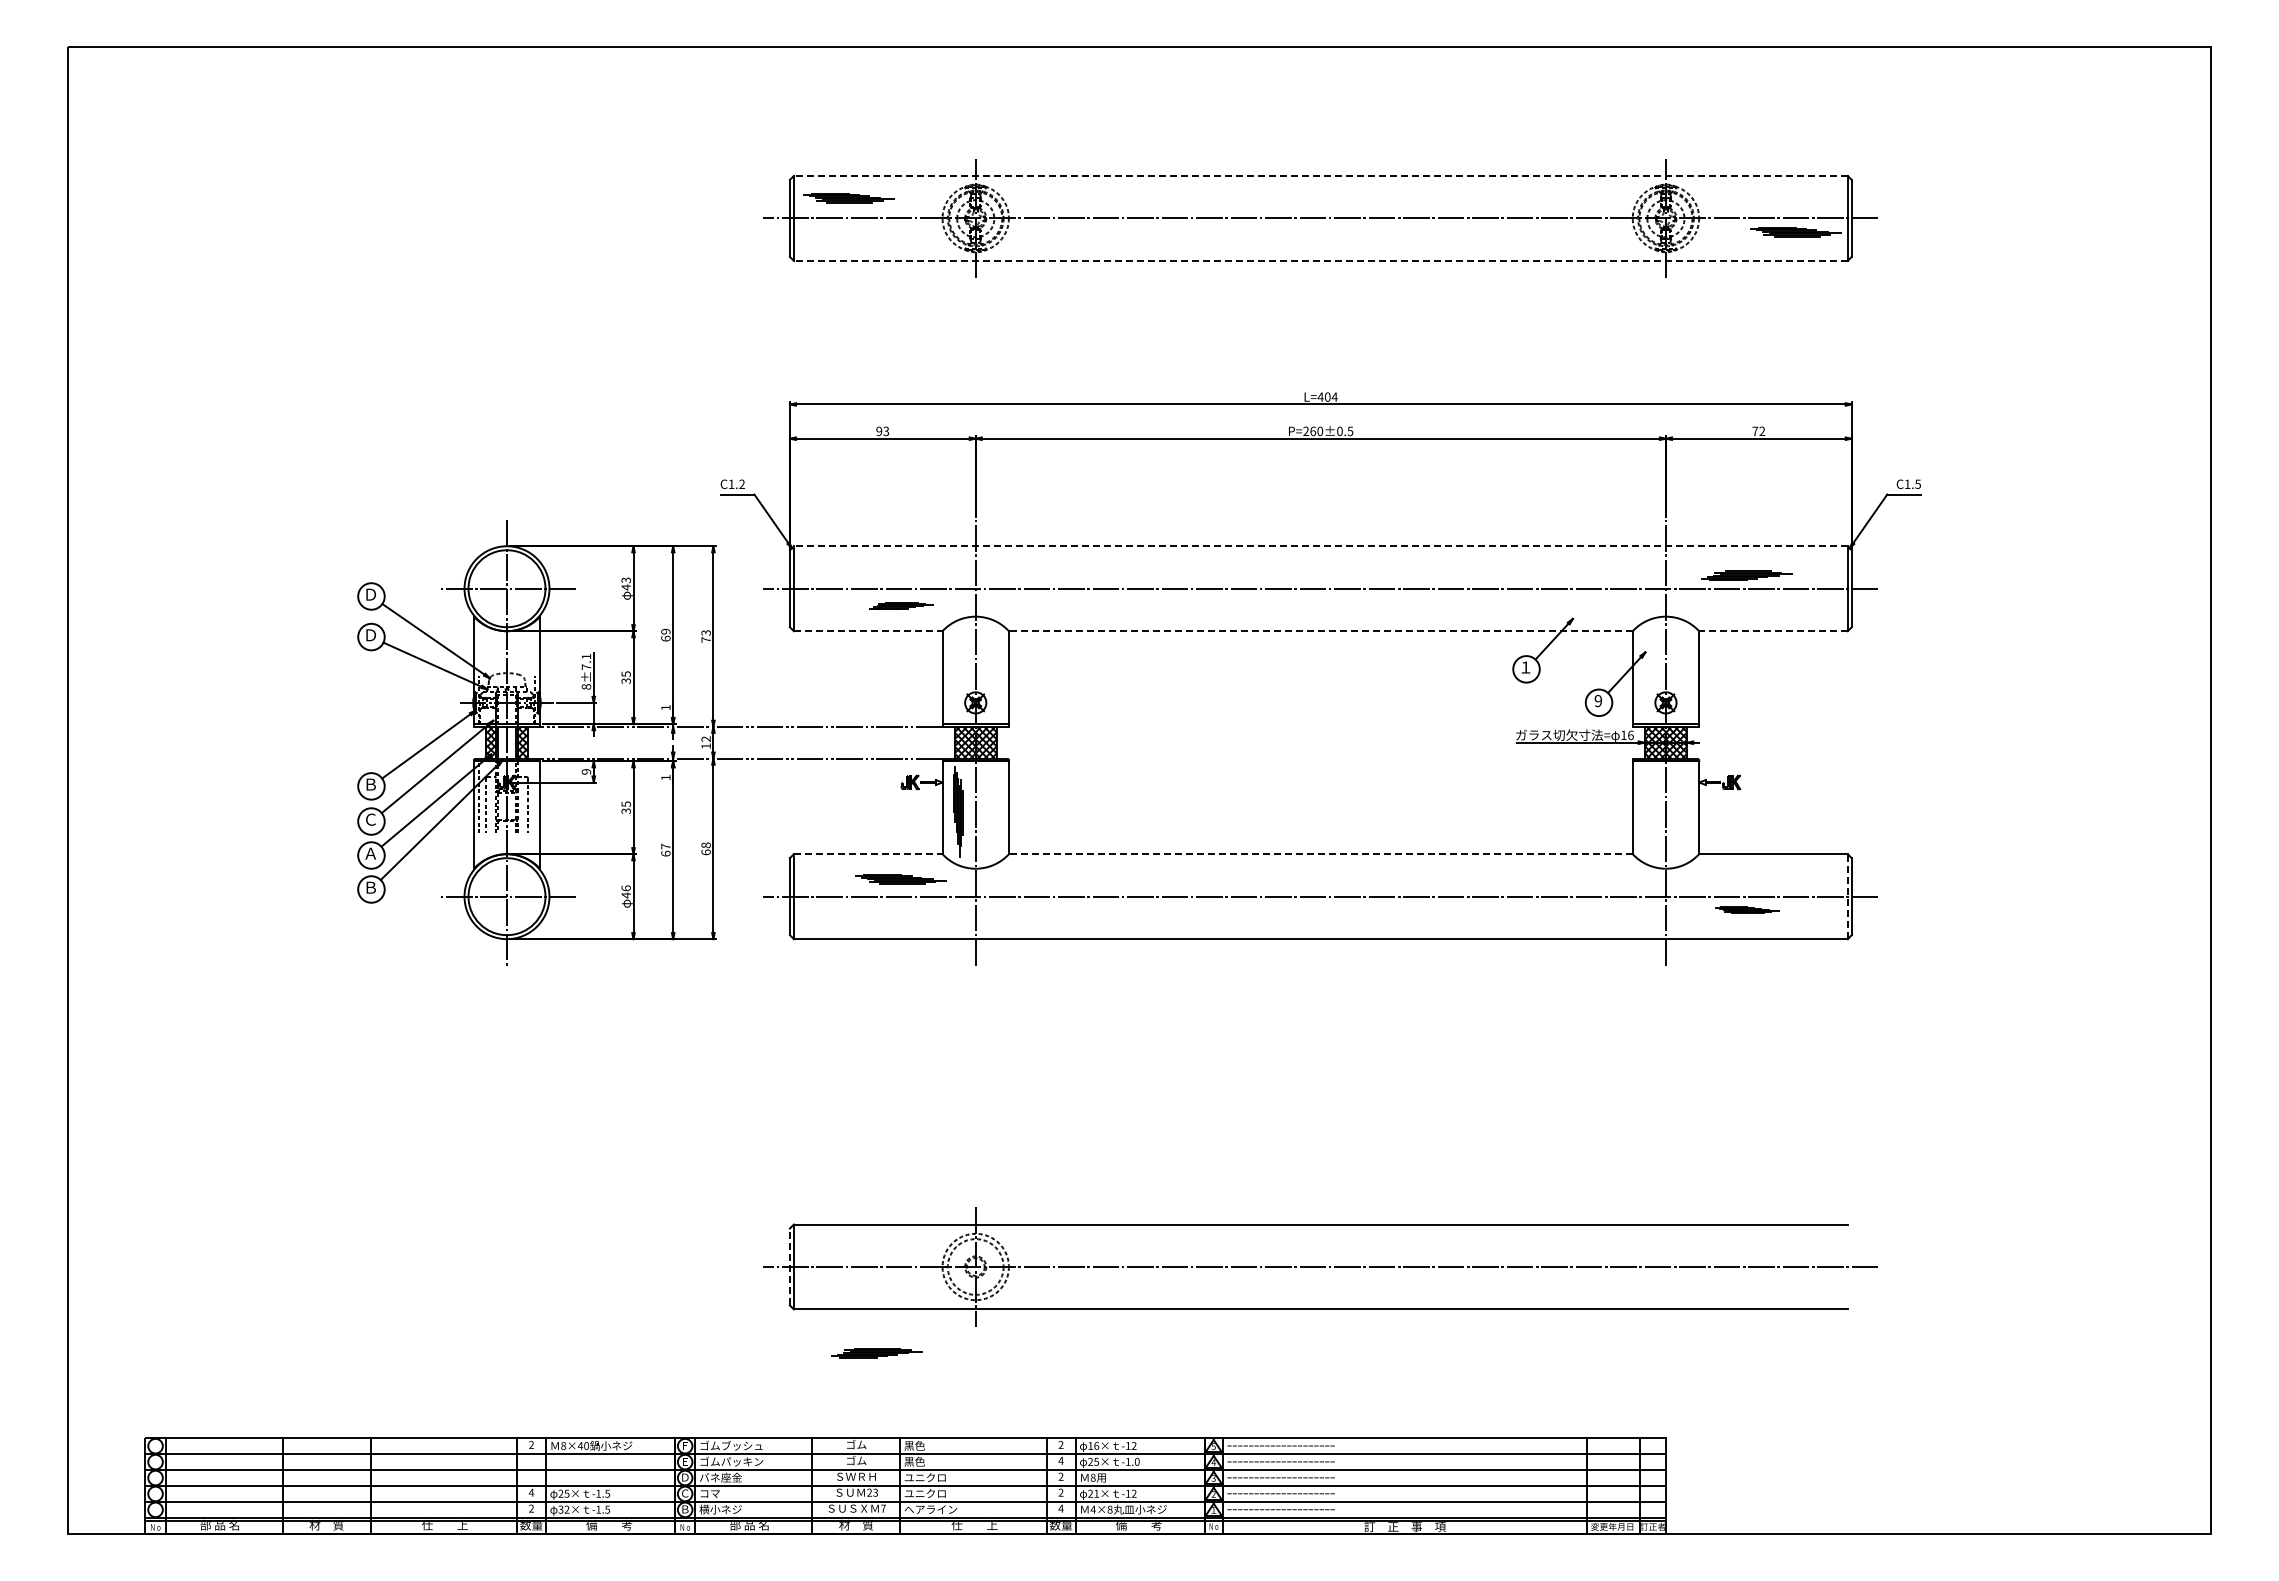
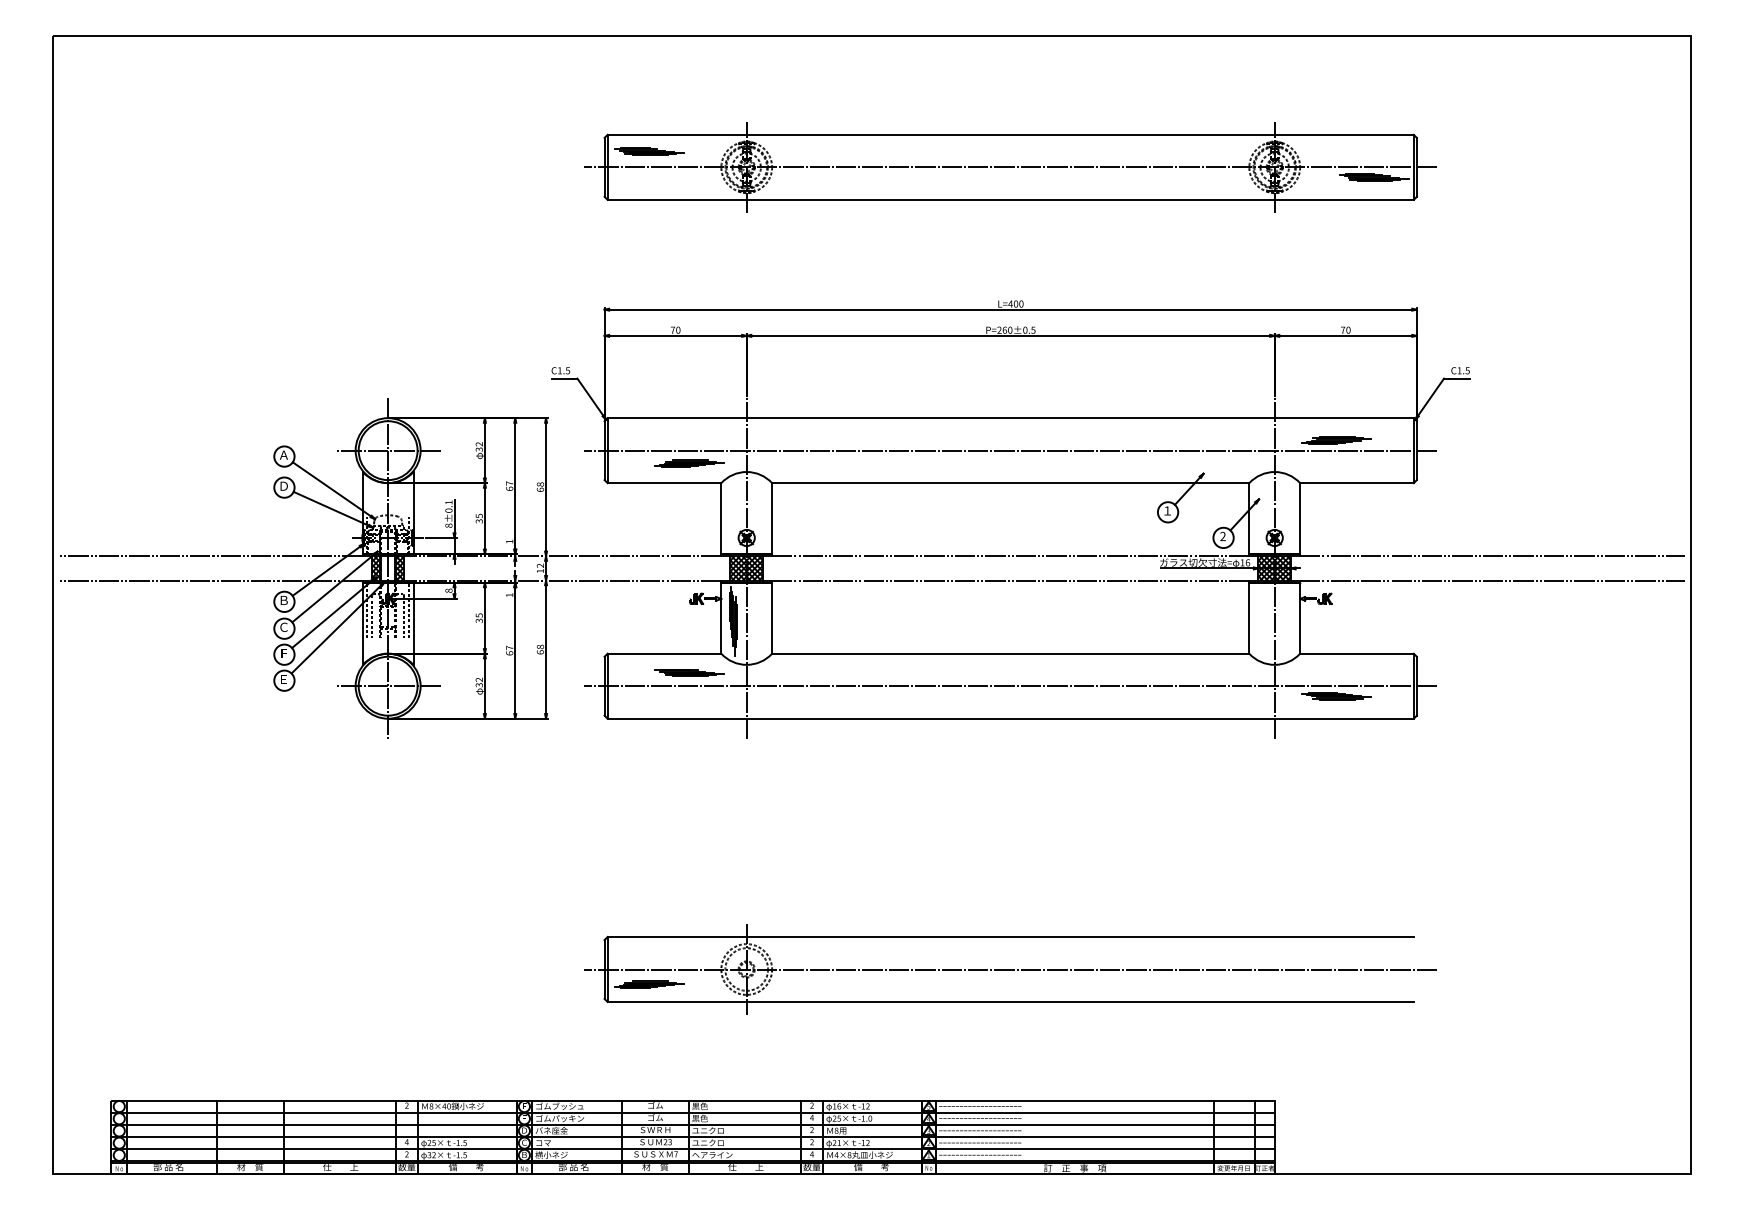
line: (1320, 175) -> (1010, 134), dashed -> solid
line: (1320, 260) -> (1010, 199), dashed -> solid
text: (1334, 396) -> (1021, 303), L=404 -> L=400
text: (882, 431) -> (675, 330), 93 -> 70
text: (1762, 431) -> (1348, 330), 72 -> 70
text: (741, 484) -> (567, 370), C1.2 -> C1.5
line: (1320, 546) -> (1010, 418), dashed -> solid
text: (625, 583) -> (478, 446), 43 -> 32
text: (370, 594) -> (283, 455), Ｄ -> Ａ
part: (900, 606) -> (689, 464), size x1.43
text: (665, 631) -> (509, 483), 69 -> 67
line: (868, 631) -> (664, 483), dashed -> solid
line: (1320, 631) -> (1010, 483), dashed -> solid
line: (1772, 631) -> (1356, 483), dashed -> solid
text: (705, 636) -> (539, 487), 73 -> 68
text: (586, 666) -> (448, 510), 8±7.1 -> 8±0.1
text: (1598, 701) -> (1223, 536), 9 -> 2
line: (274, 726) -> (210, 556), added
line: (1320, 726) -> (1010, 556), added
line: (1950, 726) -> (1492, 556), added
line: (274, 758) -> (210, 580), added
line: (1320, 758) -> (1010, 580), added
line: (1950, 758) -> (1492, 580), added
text: (586, 771) -> (448, 590), 9 -> 8
line: (534, 797) -> (409, 610), added
text: (370, 853) -> (283, 653), Ａ -> Ｆ
line: (868, 854) -> (664, 653), dashed -> solid
line: (1320, 854) -> (1010, 653), dashed -> solid
text: (370, 887) -> (283, 679), Ｂ -> Ｅ
text: (625, 891) -> (478, 682), 46 -> 32
line: (1847, 896) -> (1413, 686), dashed -> solid
part: (1746, 910) -> (1336, 696), size x1.43
line: (789, 1266) -> (604, 969), dashed -> solid
part: (876, 1353) -> (649, 985), moved

